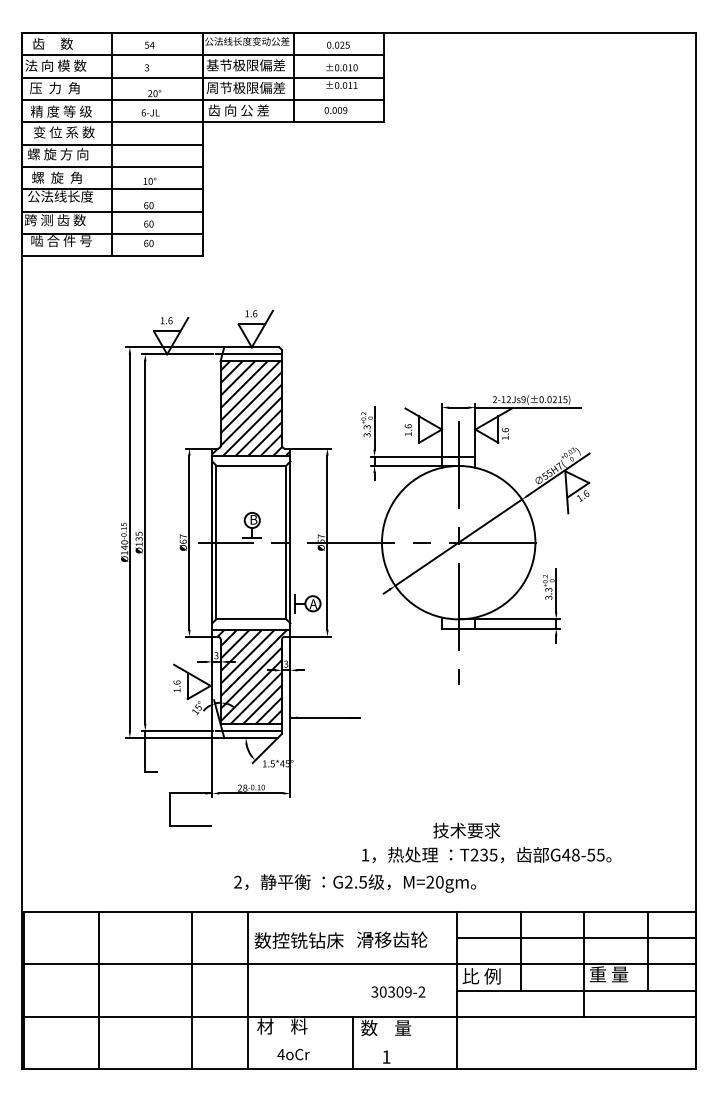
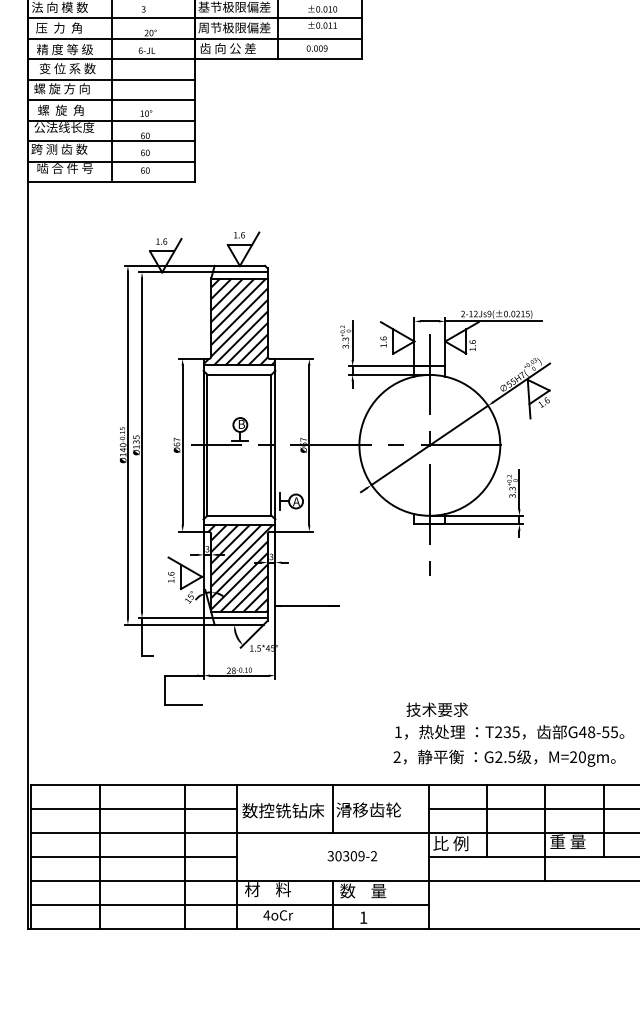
text: (486, 854) -> (509, 731), moved
text: (354, 883) -> (504, 758), moved
line: (136, 938) -> (134, 808), added
line: (352, 938) -> (332, 808), added
line: (136, 990) -> (134, 856), added
text: (398, 991) -> (352, 855), moved
line: (240, 1042) -> (229, 904), added

